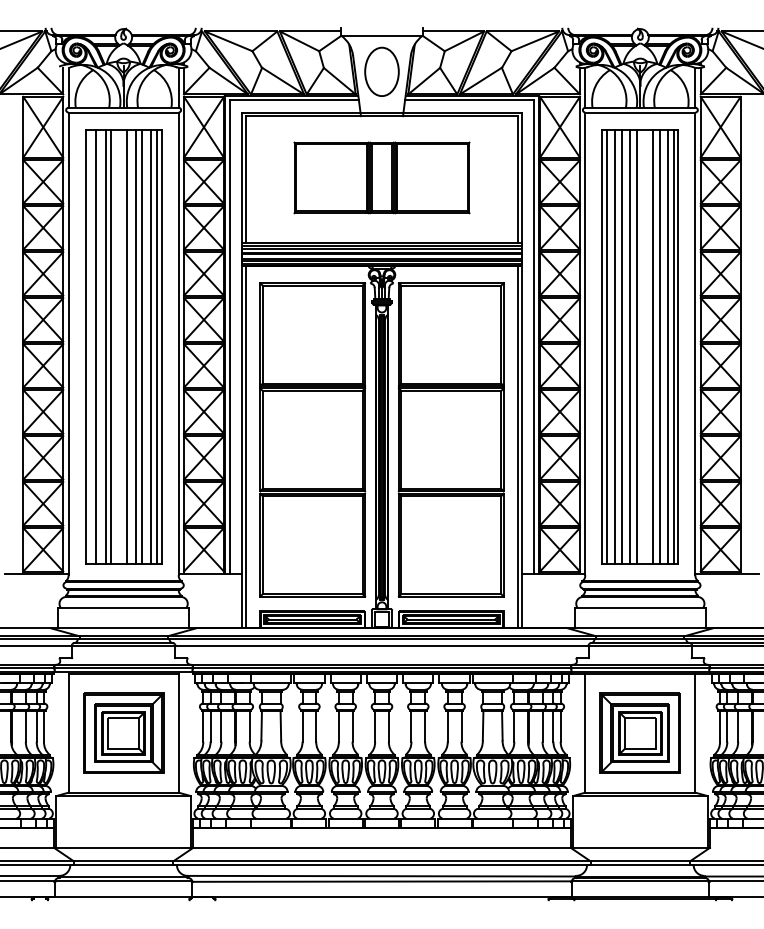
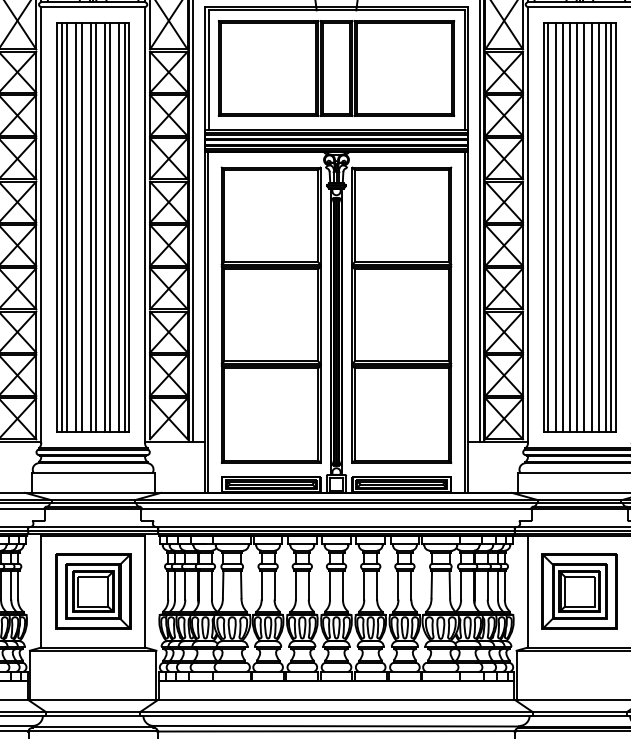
part: (381, 177) -> (336, 68), size x1.43
line: (90, 346) -> (61, 227), added
line: (120, 346) -> (90, 227), added
line: (645, 346) -> (584, 227), added

